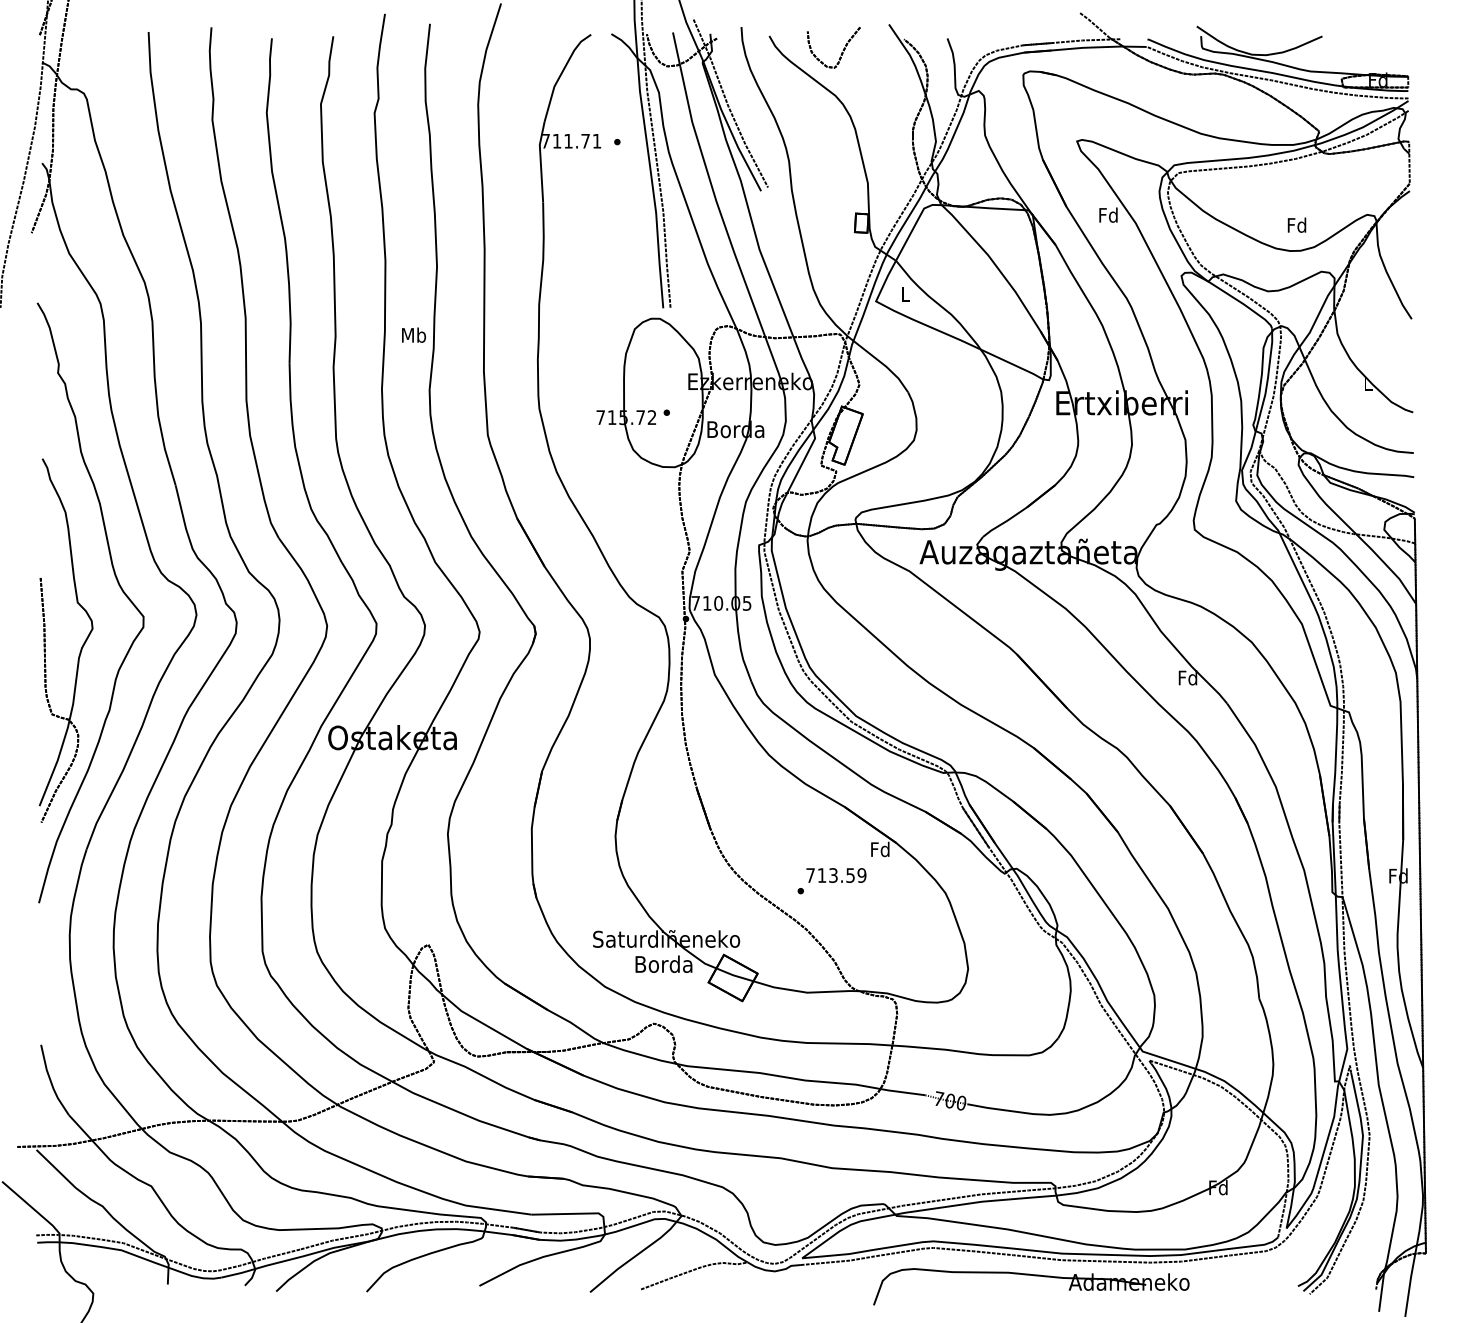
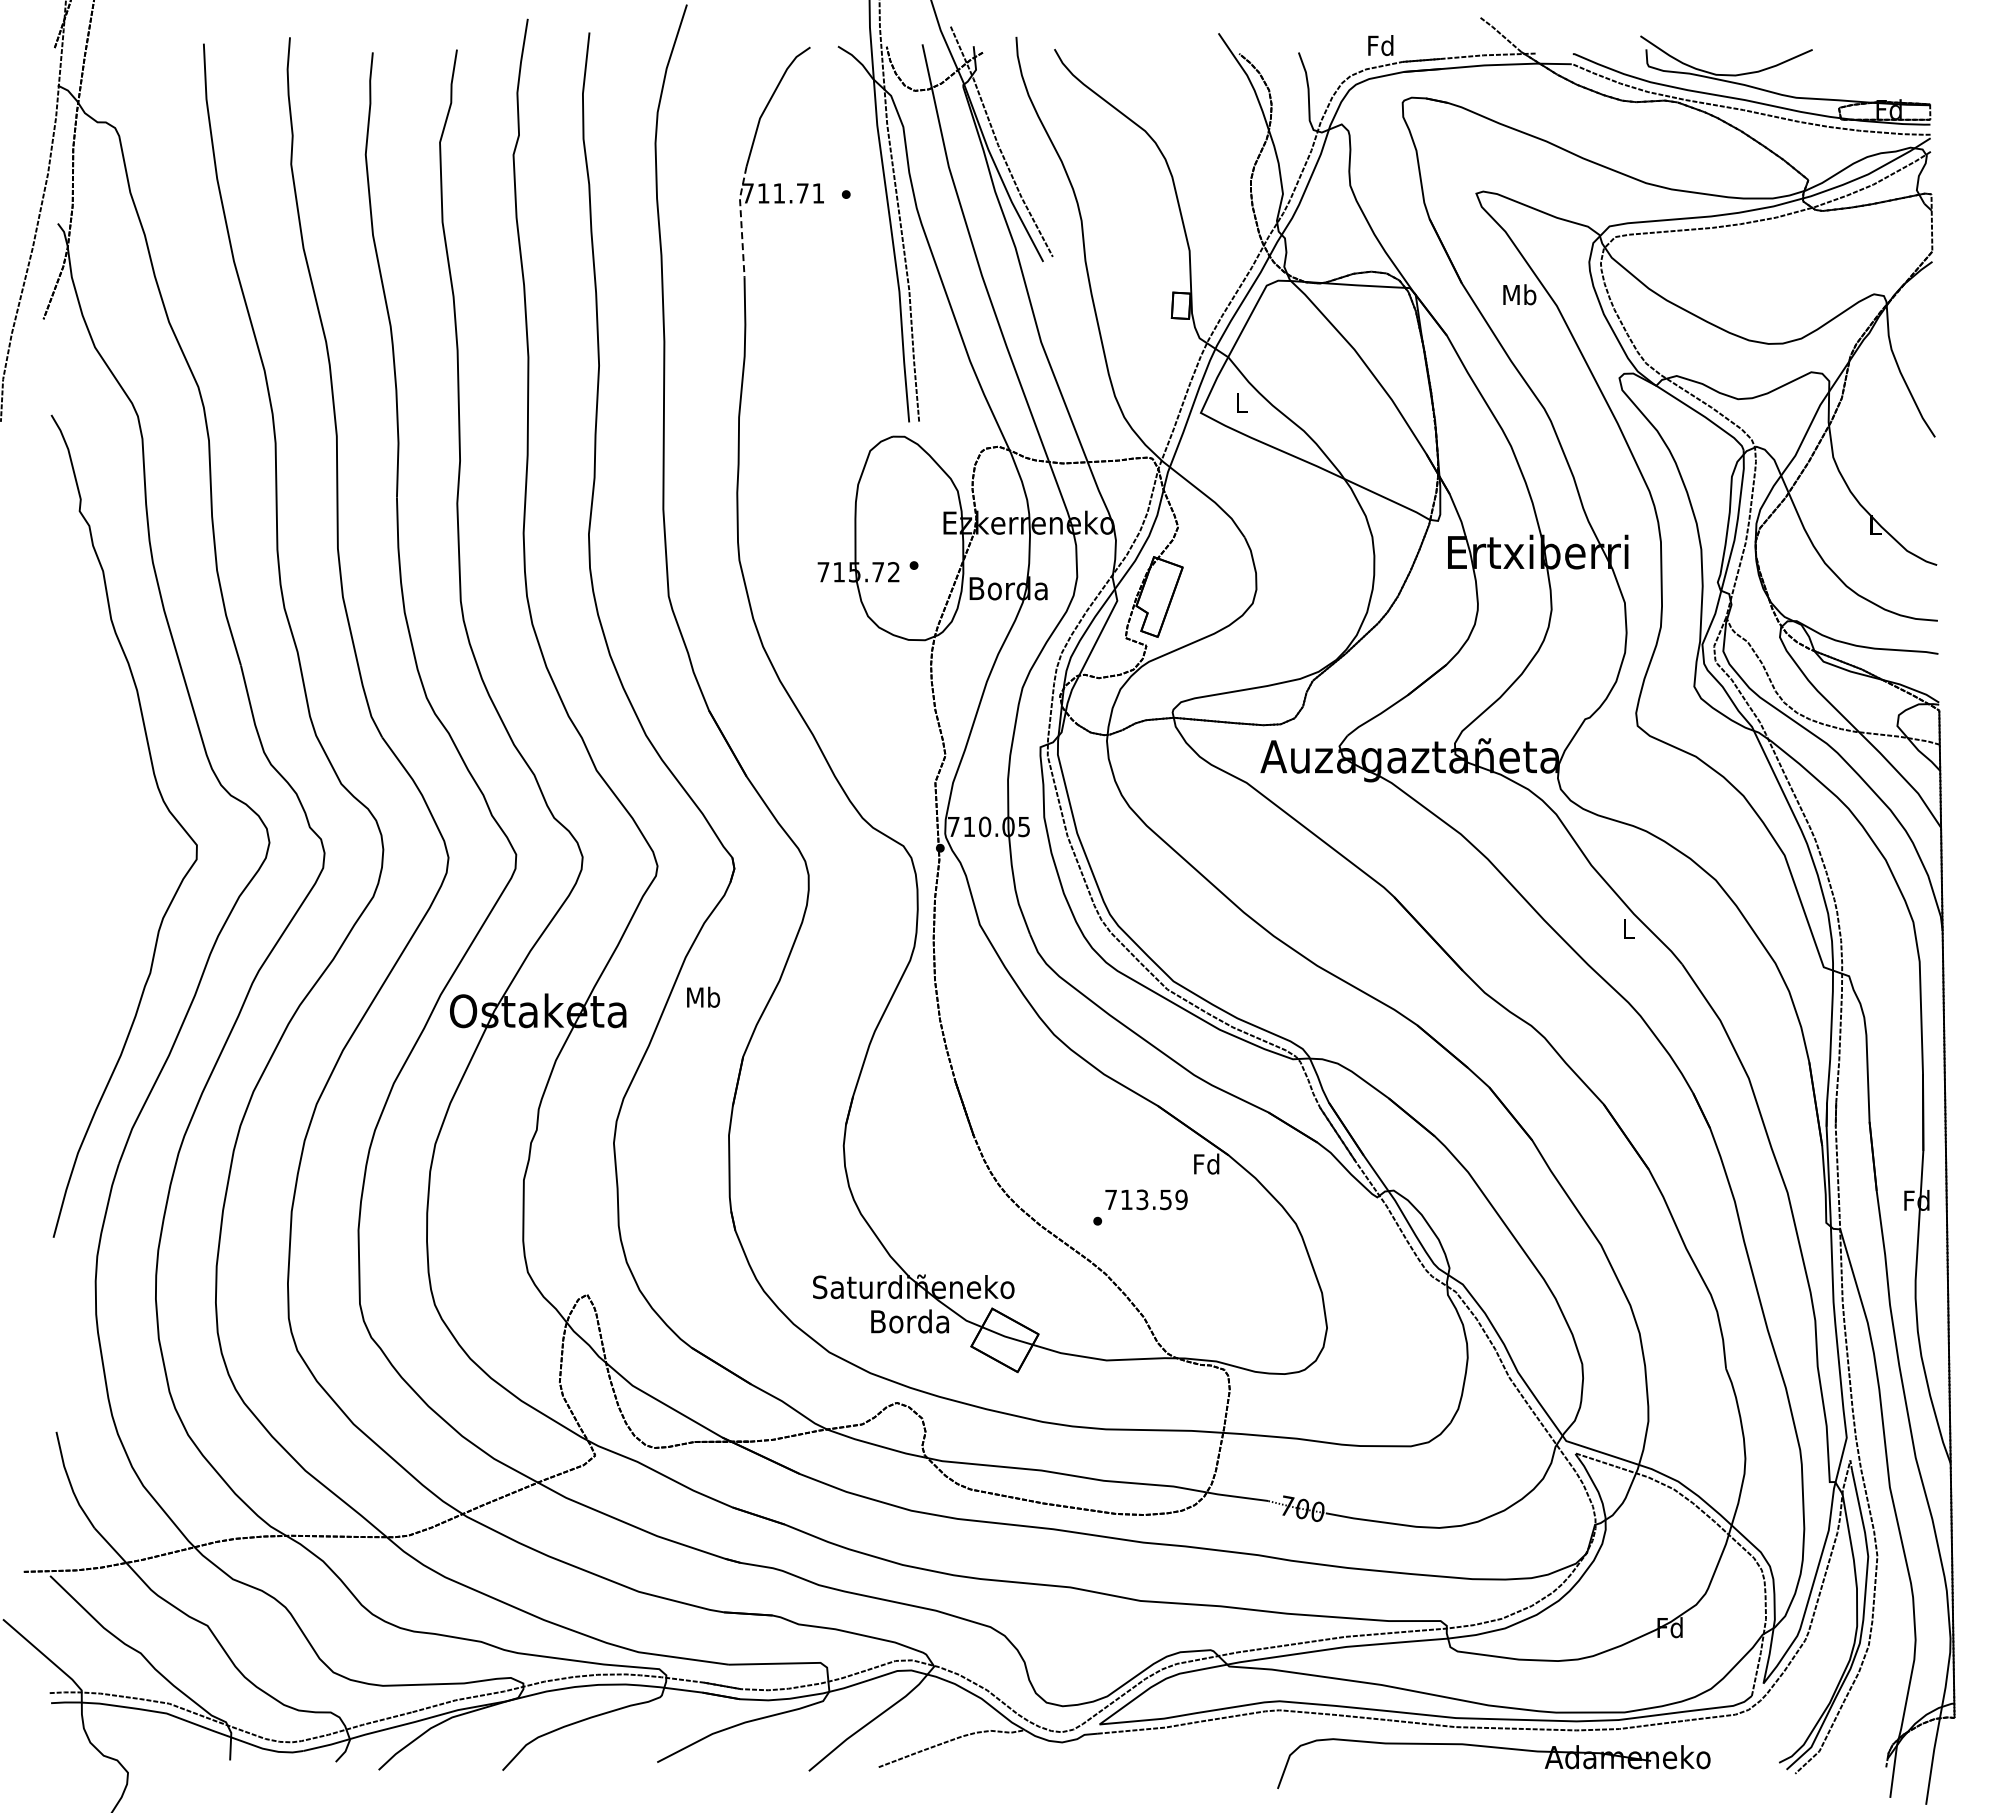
part: (841, 53) -> (1153, 72), removed
line: (540, 161) -> (741, 221), solid -> dashed
text: (1108, 214) -> (1519, 294), Fd -> Mb
text: (1296, 225) -> (1380, 45), moved
text: (413, 334) -> (703, 996), moved
part: (81, 647) -> (111, 887), removed
text: (1187, 677) -> (1627, 928), Fd -> L
part: (1031, 1275) -> (1493, 1748), moved

